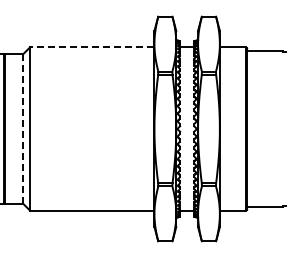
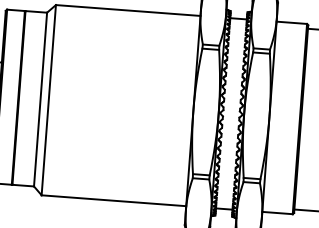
line: (91, 47) -> (127, 10), dashed -> solid
line: (23, 128) -> (41, 99), dashed -> solid

